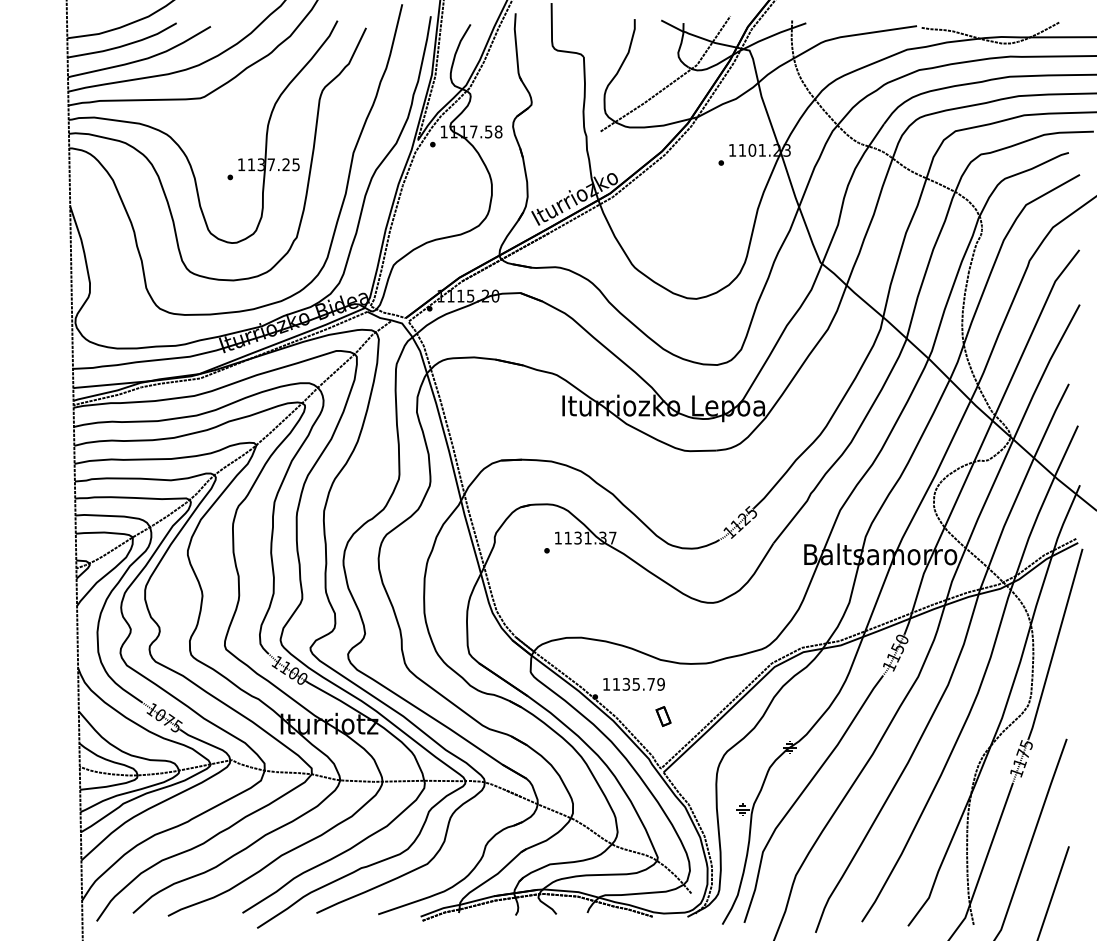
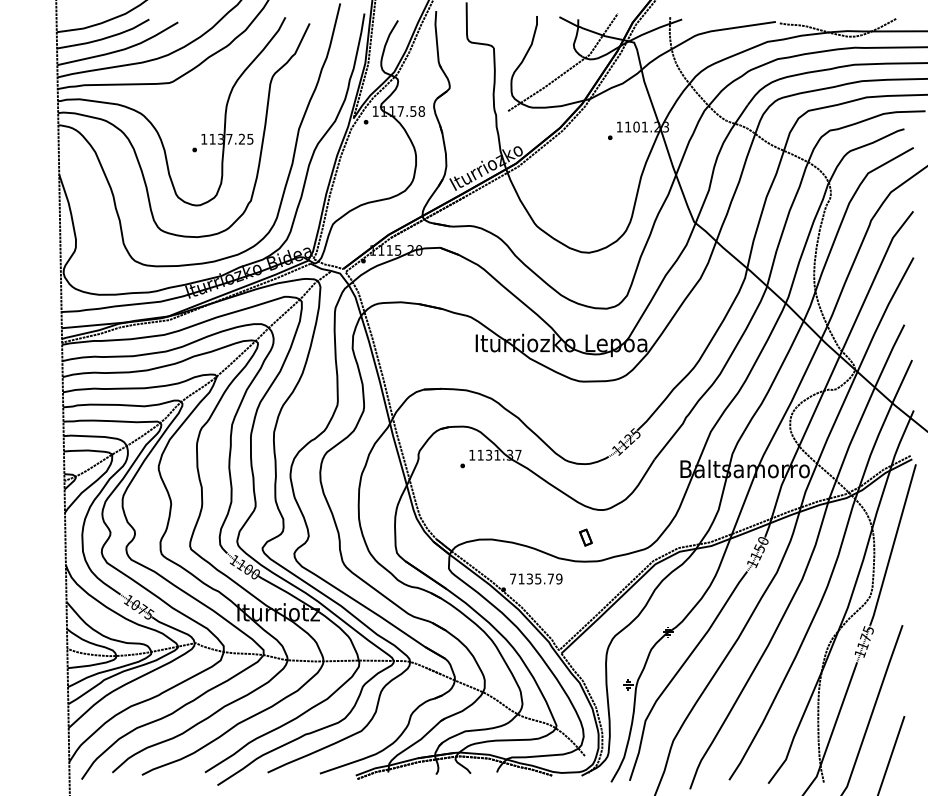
text: (606, 684) -> (513, 579), 1135.79 -> 7135.79
part: (663, 716) -> (585, 537), moved

